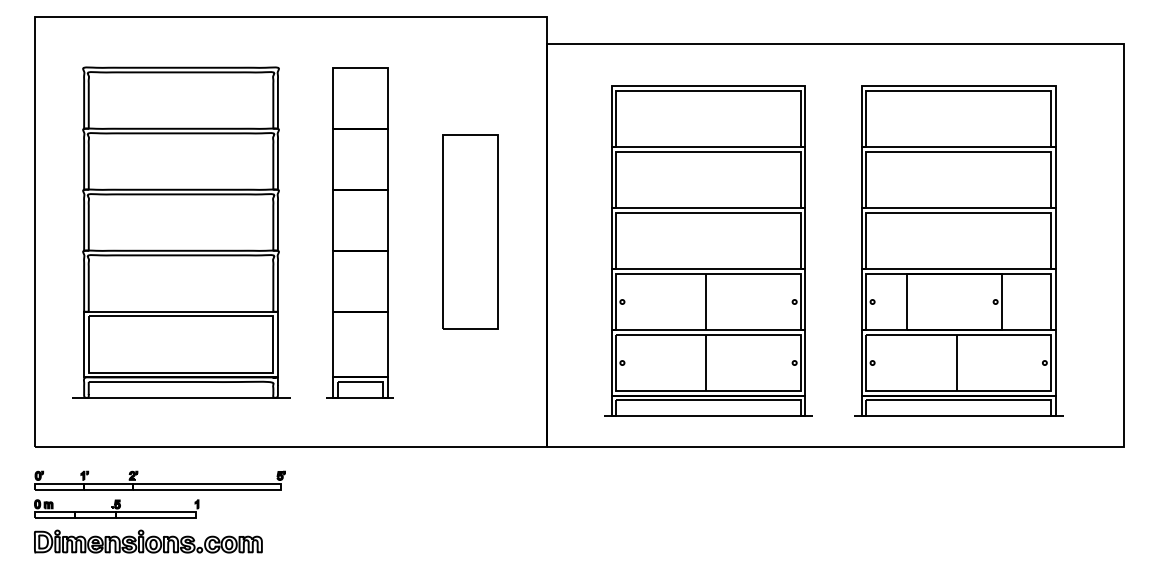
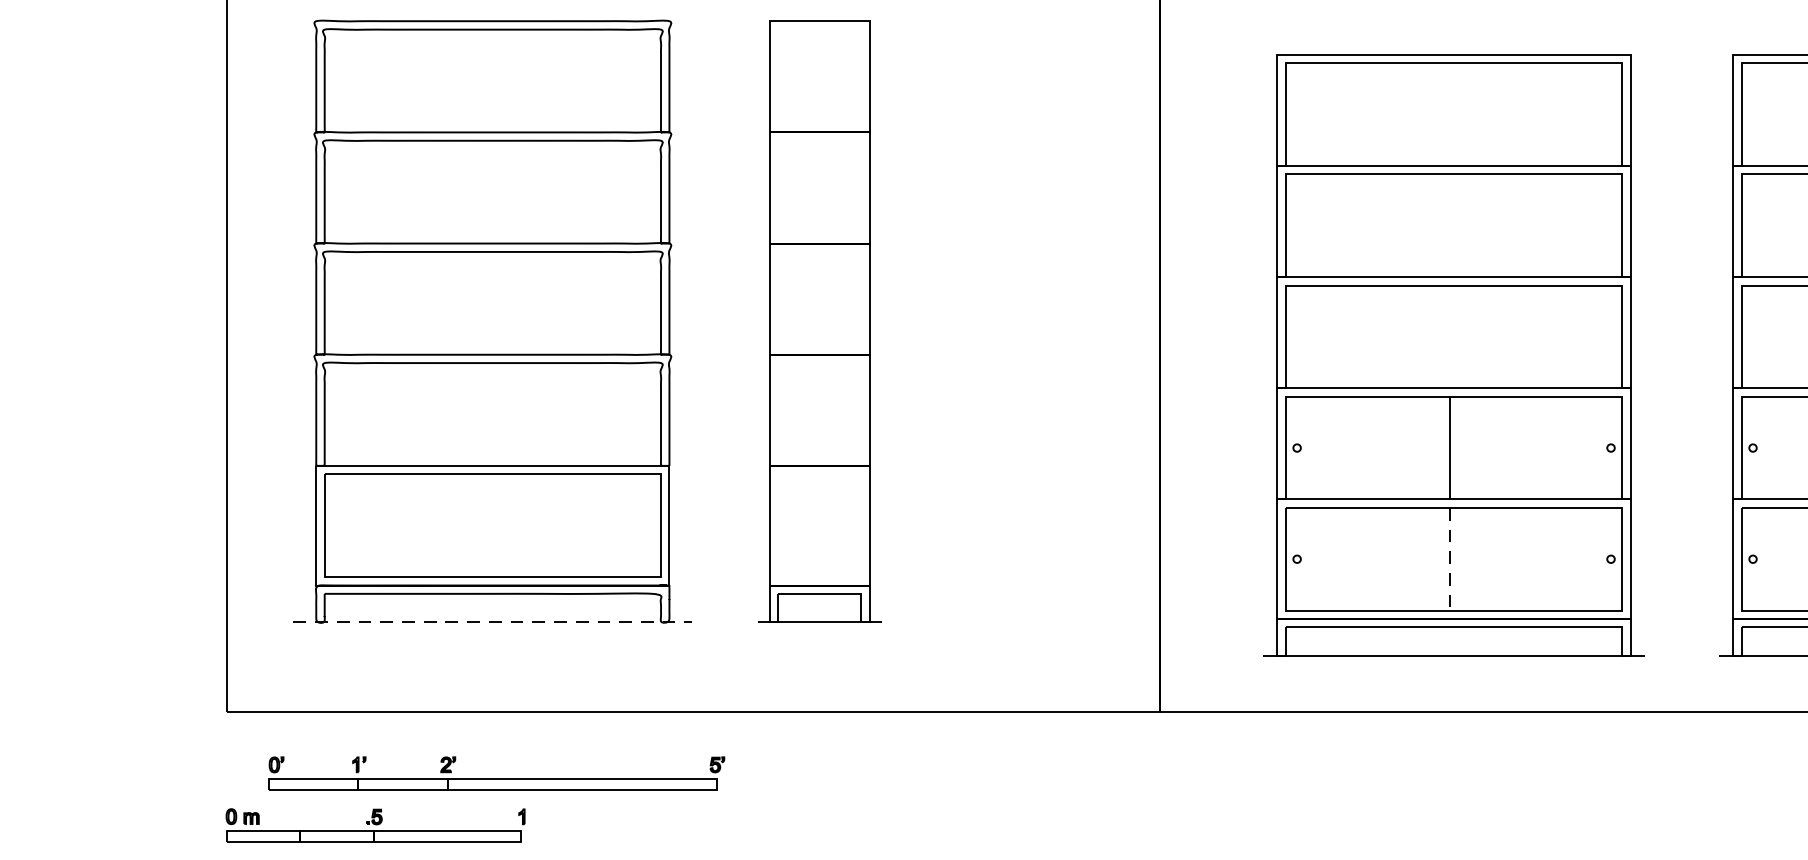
part: (470, 231) -> (1020, 319), removed
line: (706, 363) -> (1450, 560), solid -> dashed
line: (181, 397) -> (493, 622), solid -> dashed
part: (159, 480) -> (495, 773), moved

